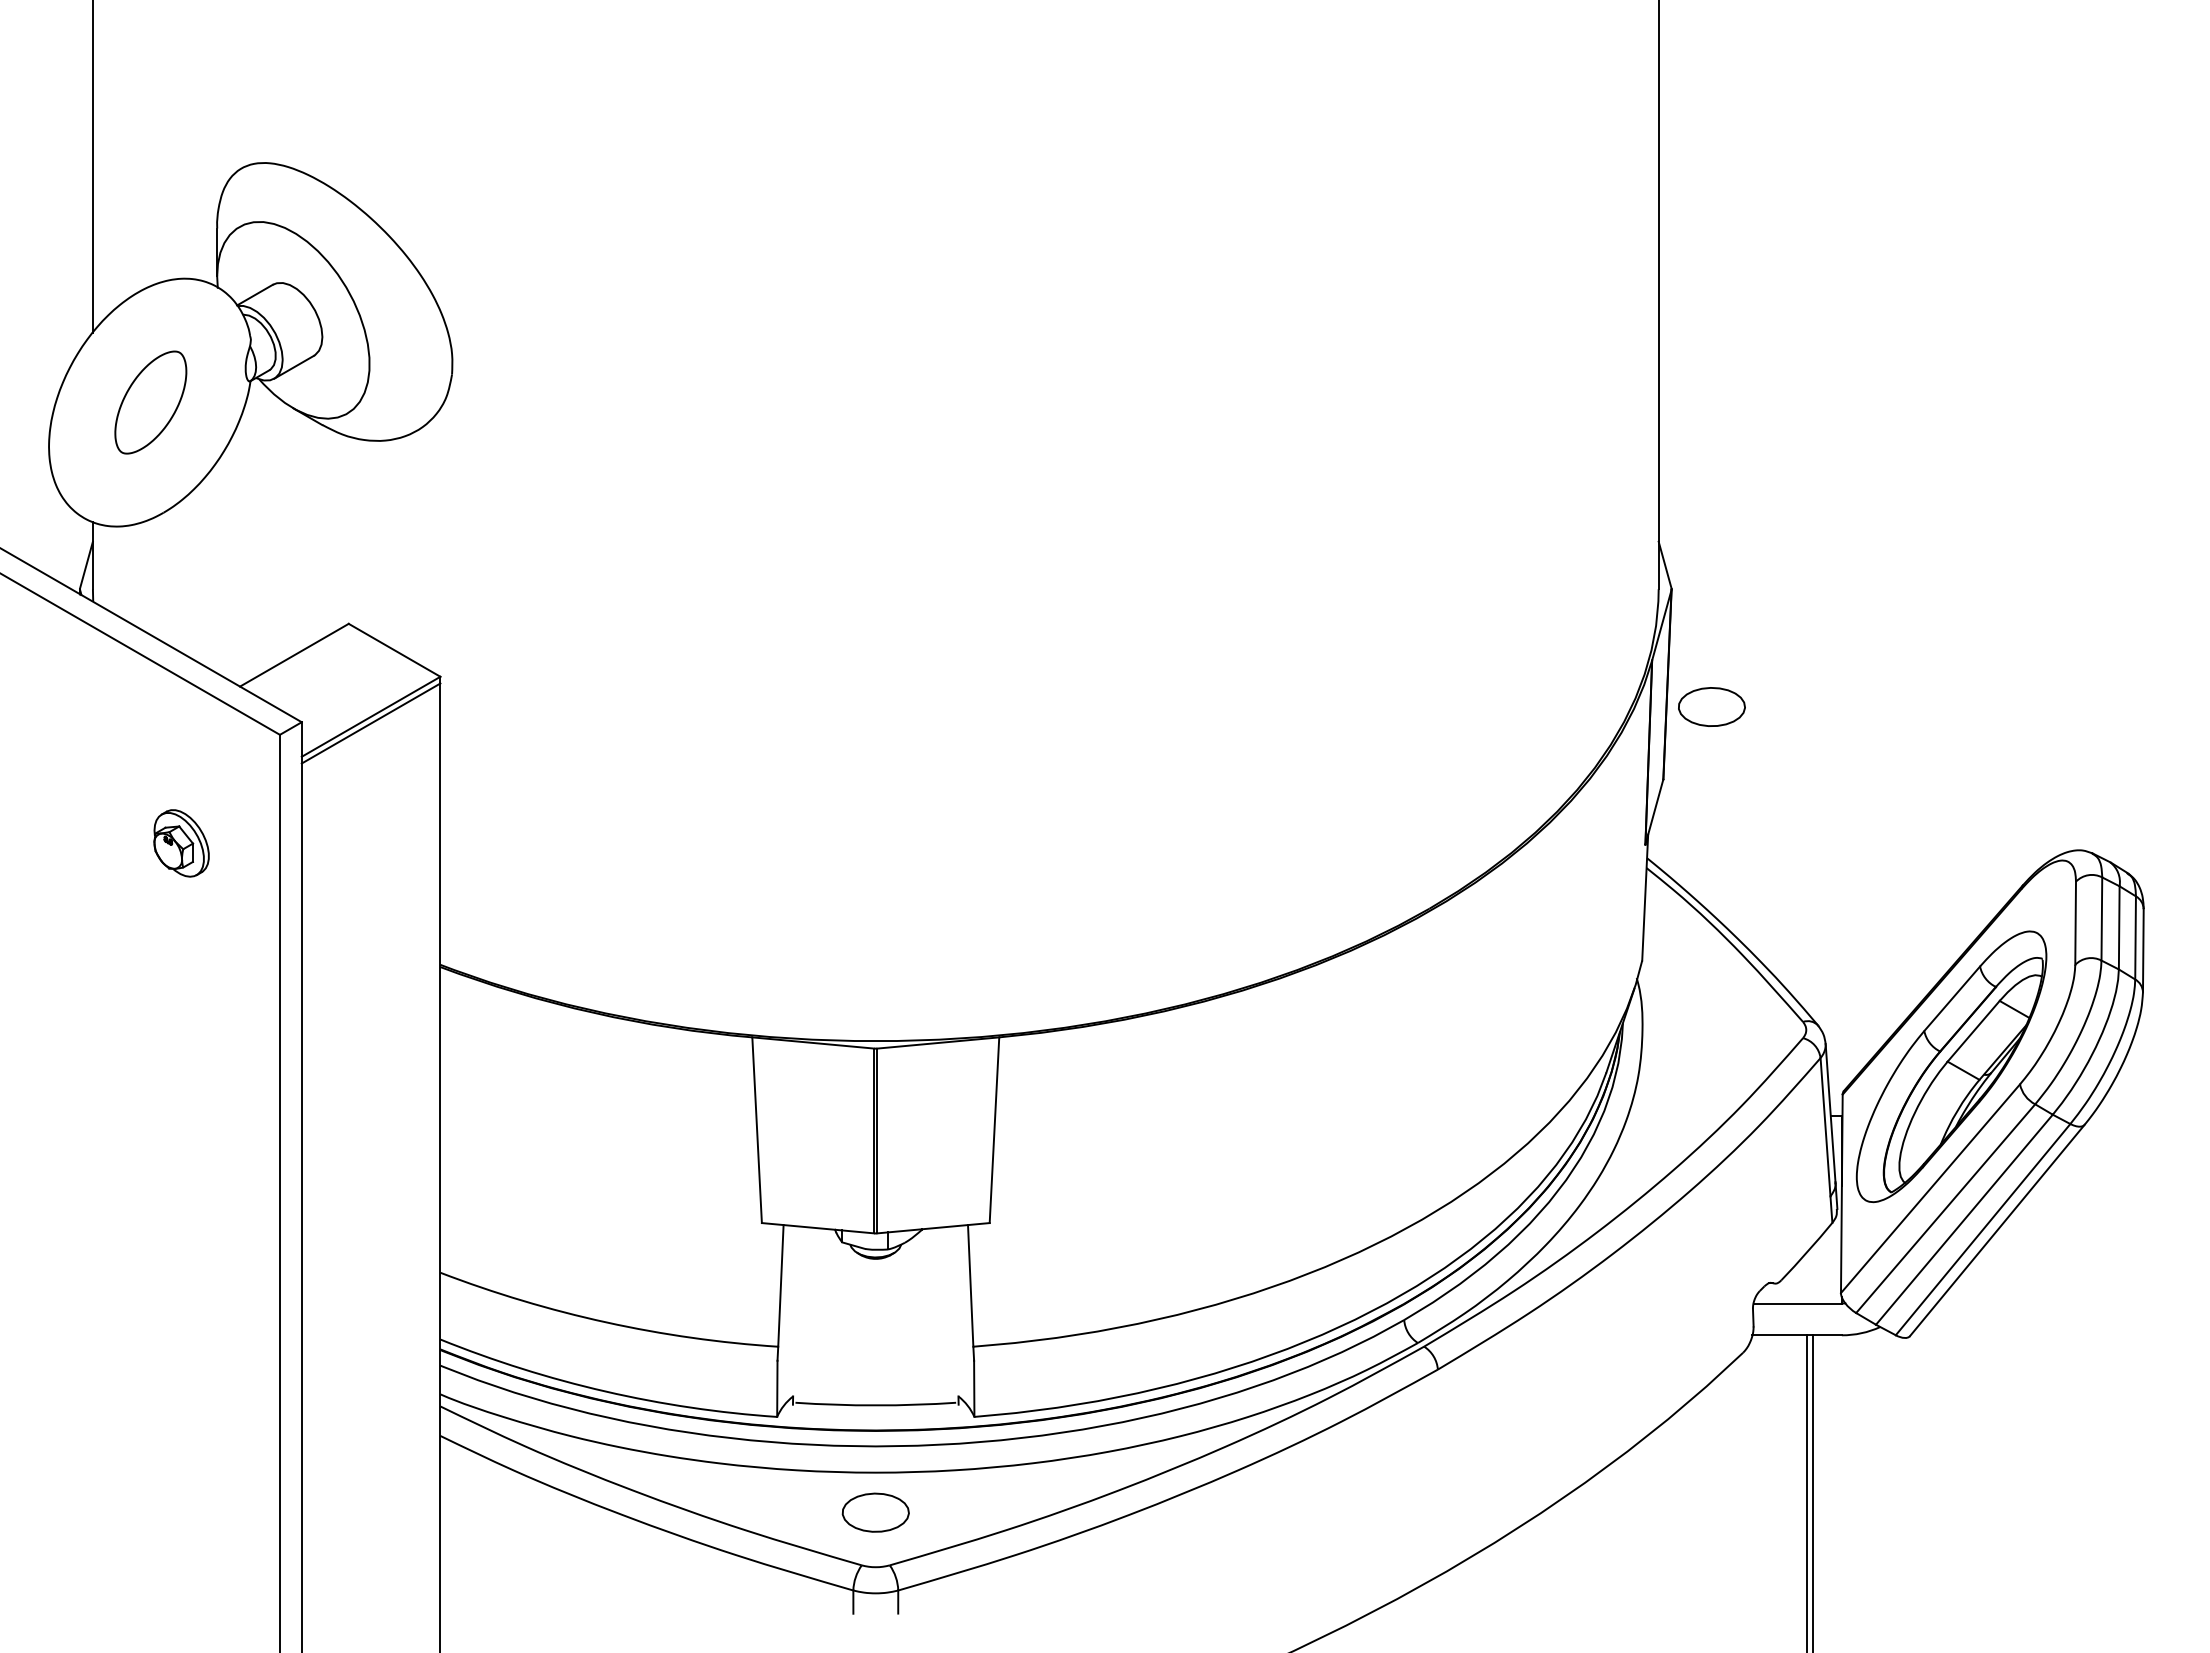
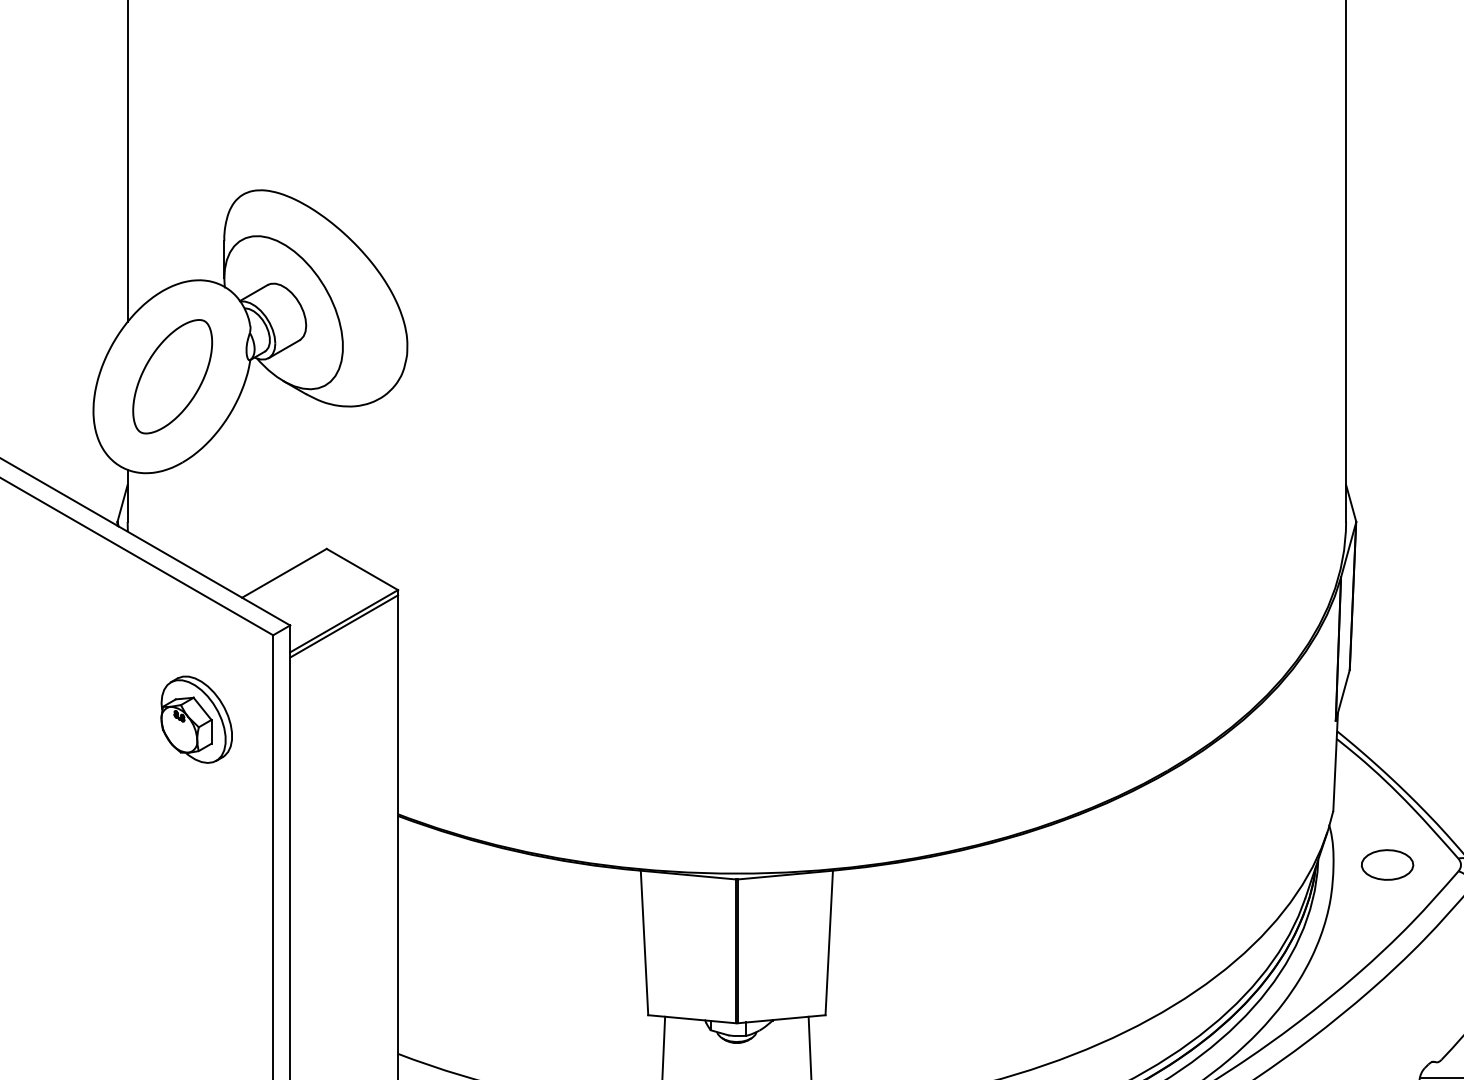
part: (150, 402) -> (172, 376), size x1.43
part: (1711, 706) -> (1387, 864), moved
part: (181, 843) -> (196, 719), size x1.67

